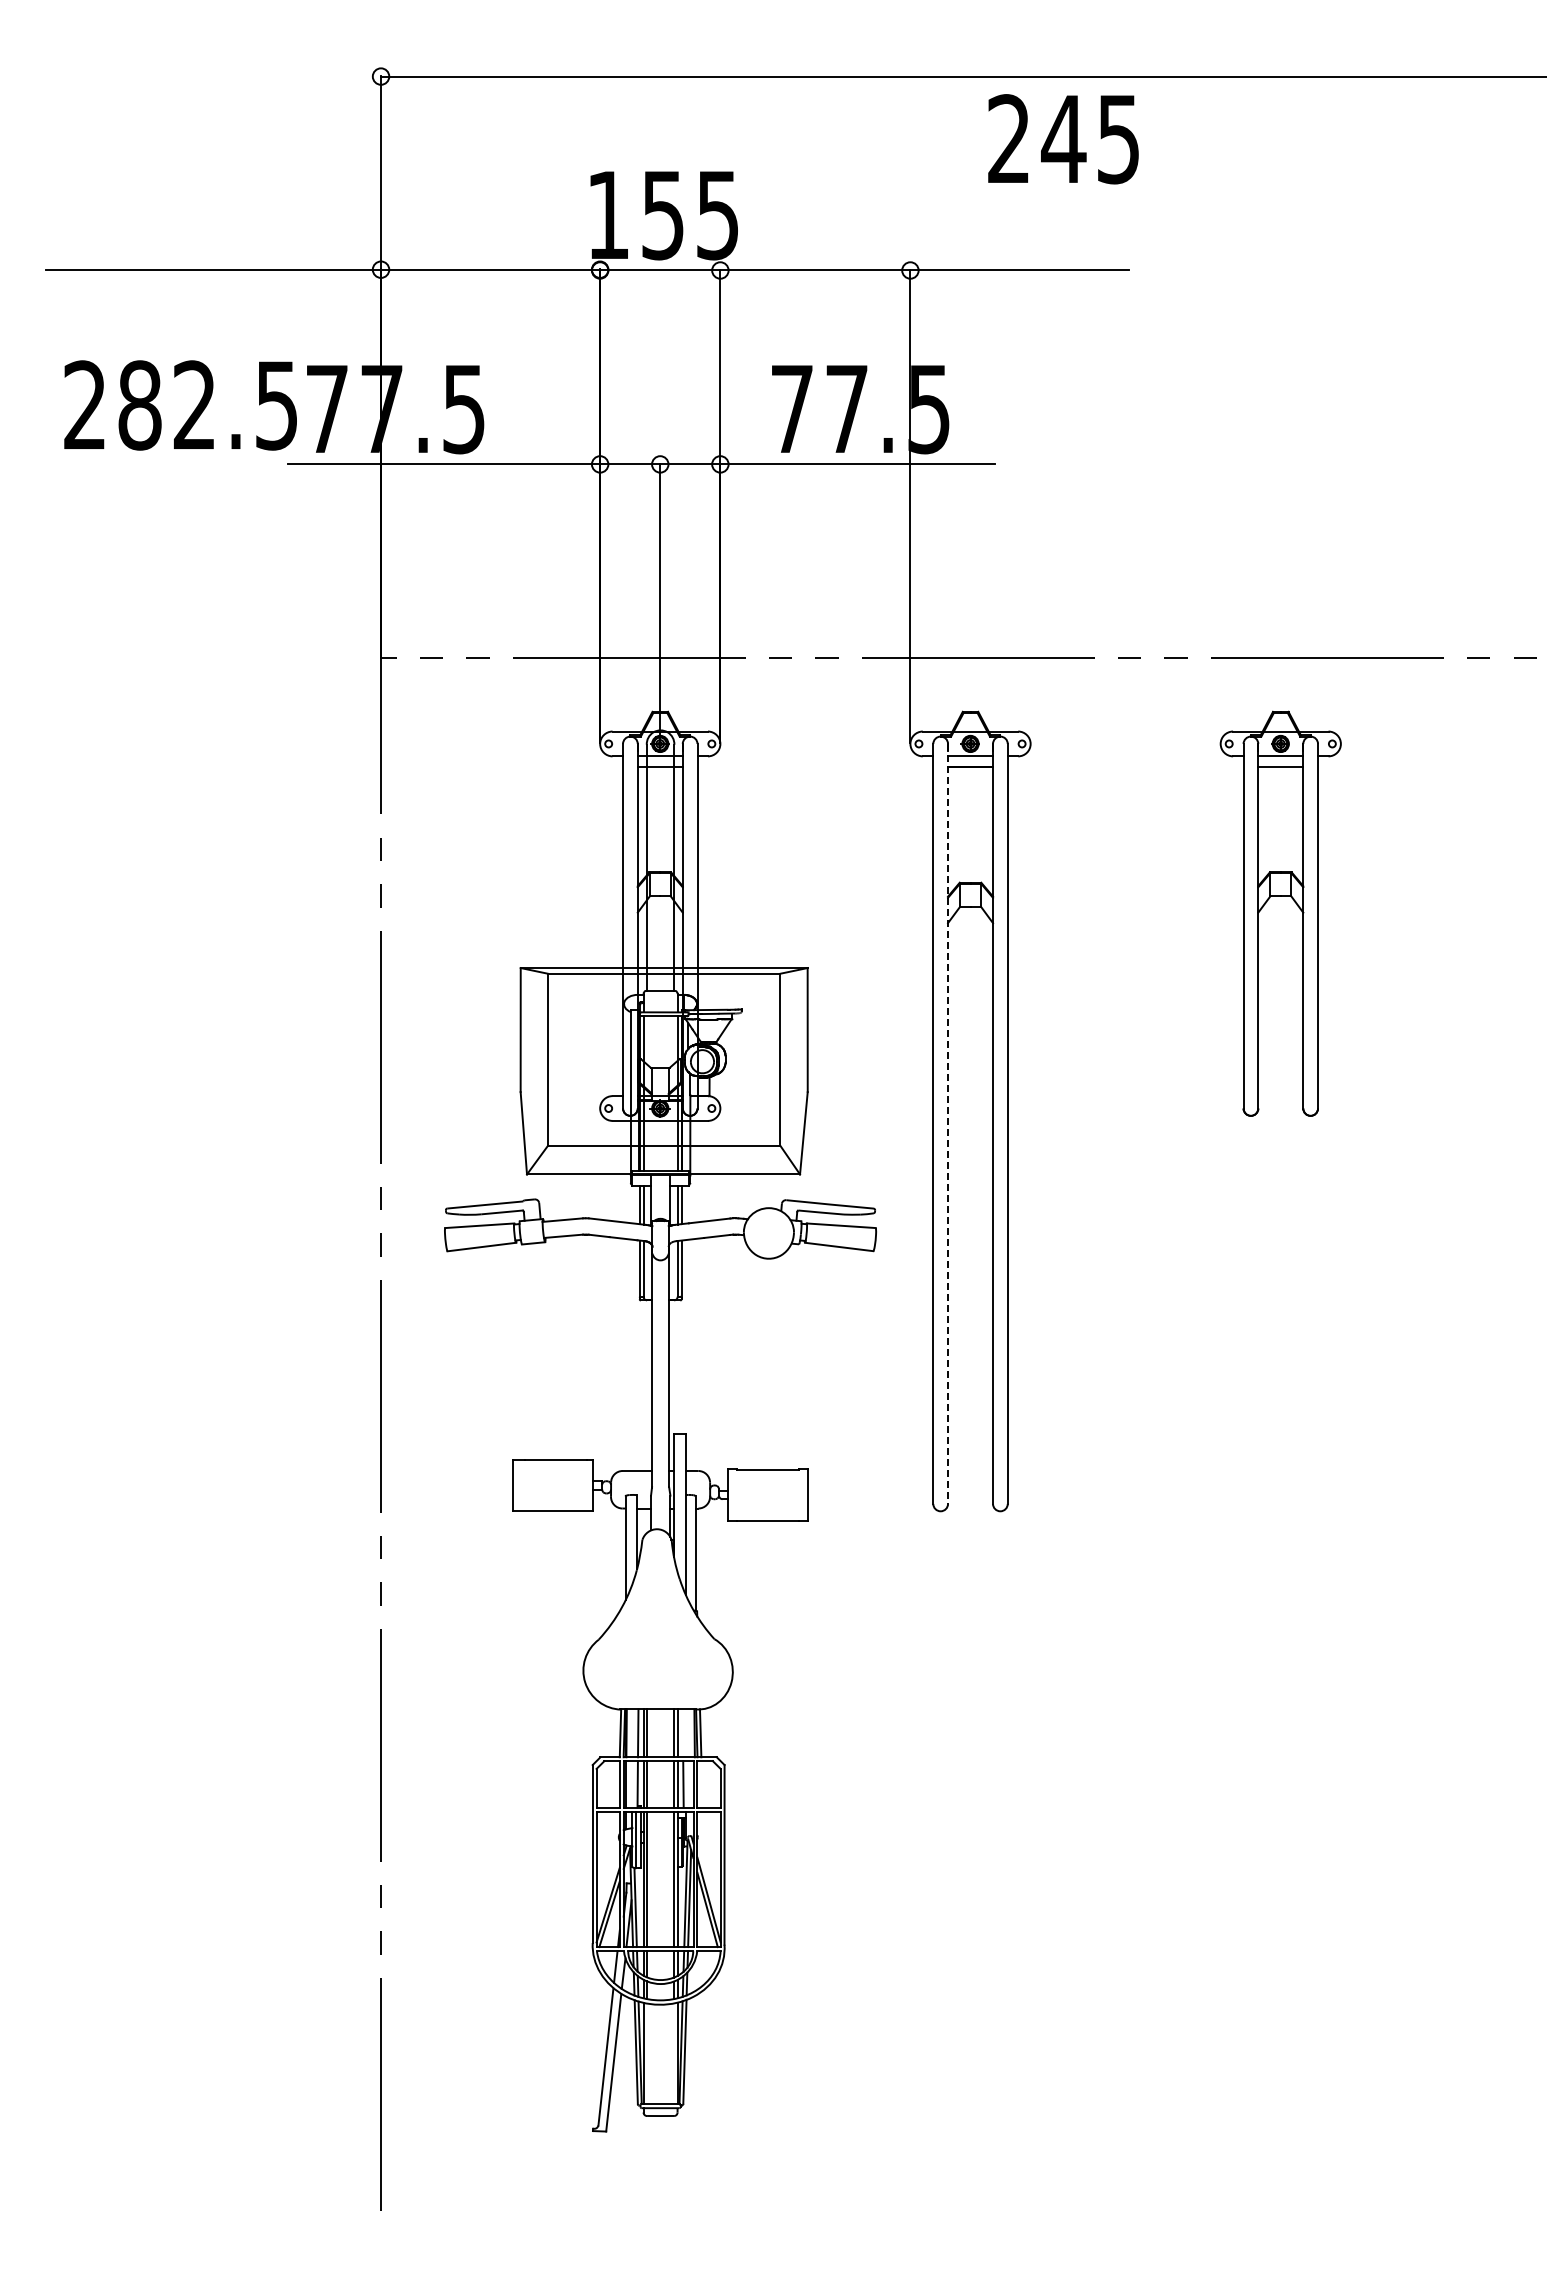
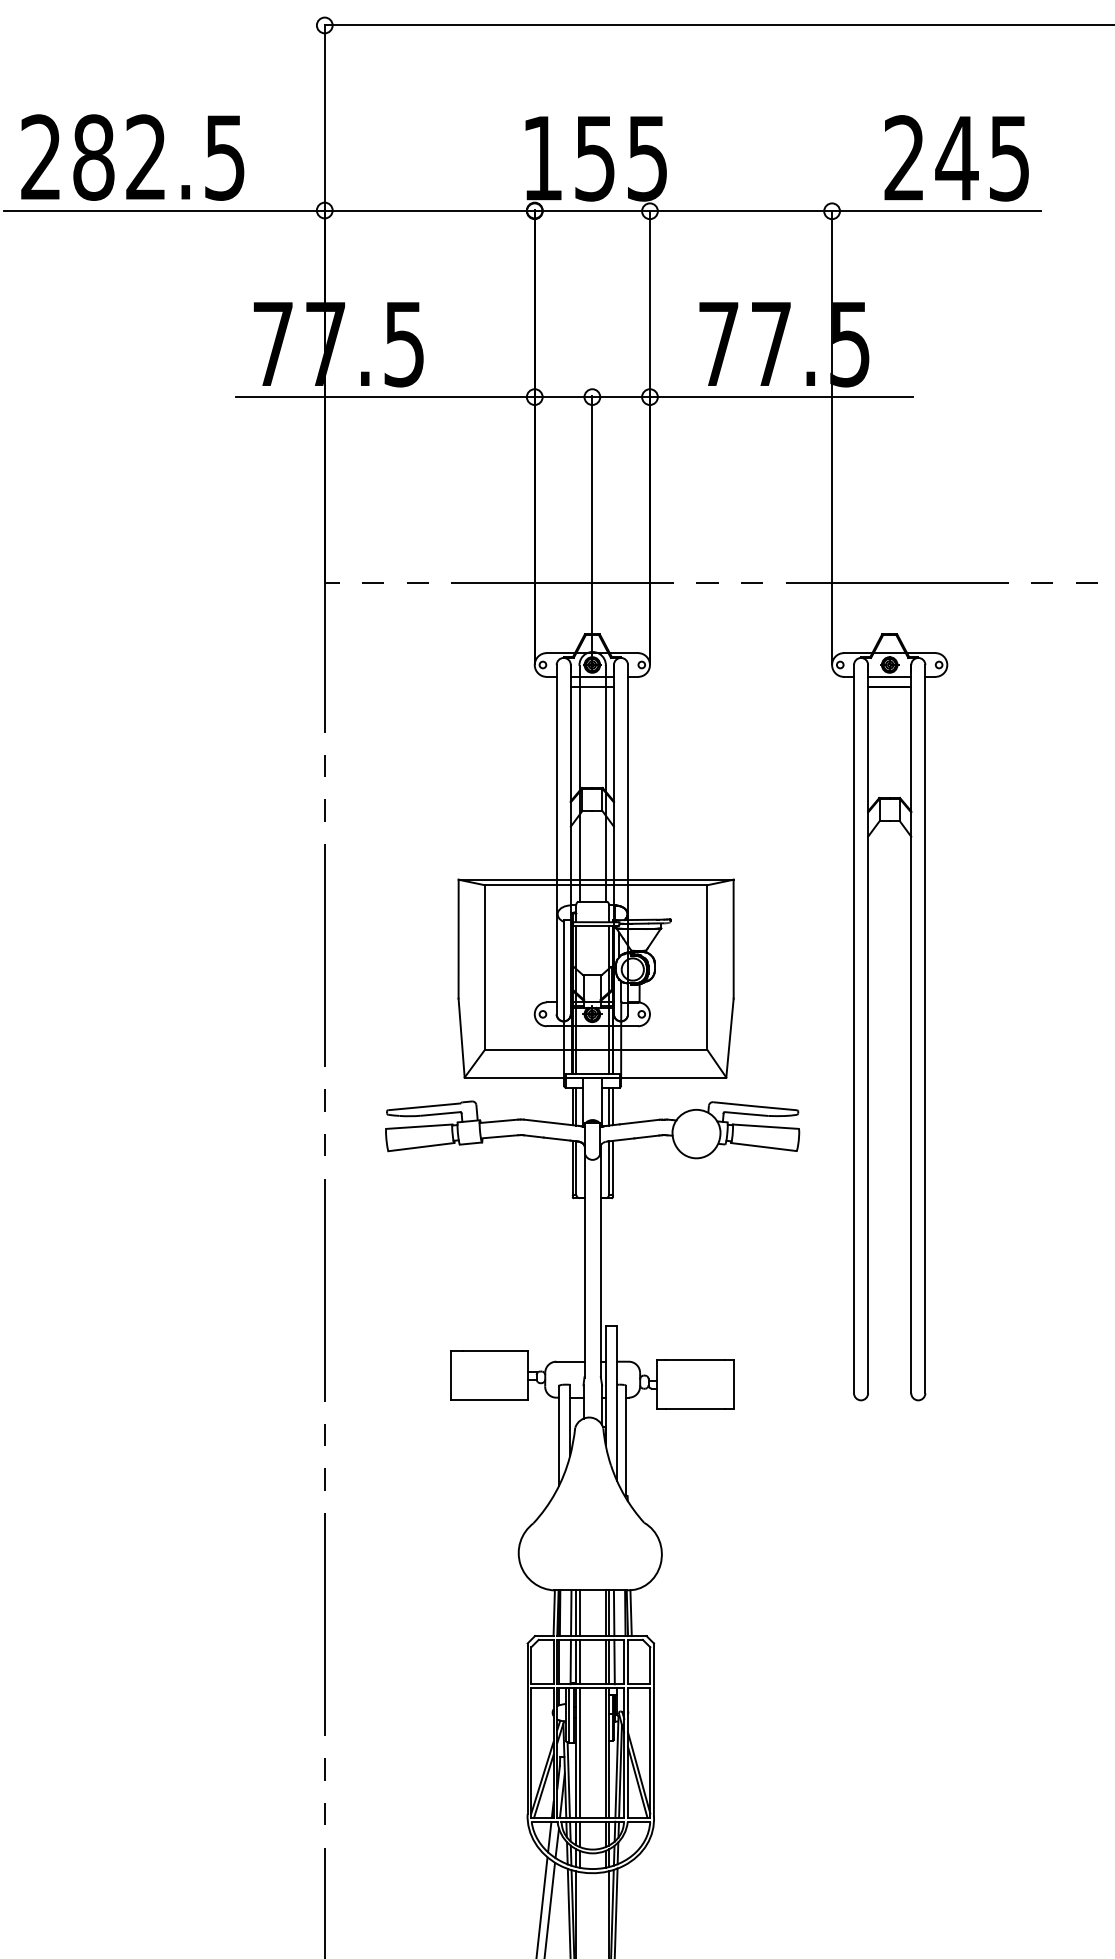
text: (1063, 139) -> (956, 158), moved
text: (180, 405) -> (132, 157), moved
line: (948, 1123) -> (868, 1028), dashed -> solid
line: (682, 1733) -> (613, 1613), added

